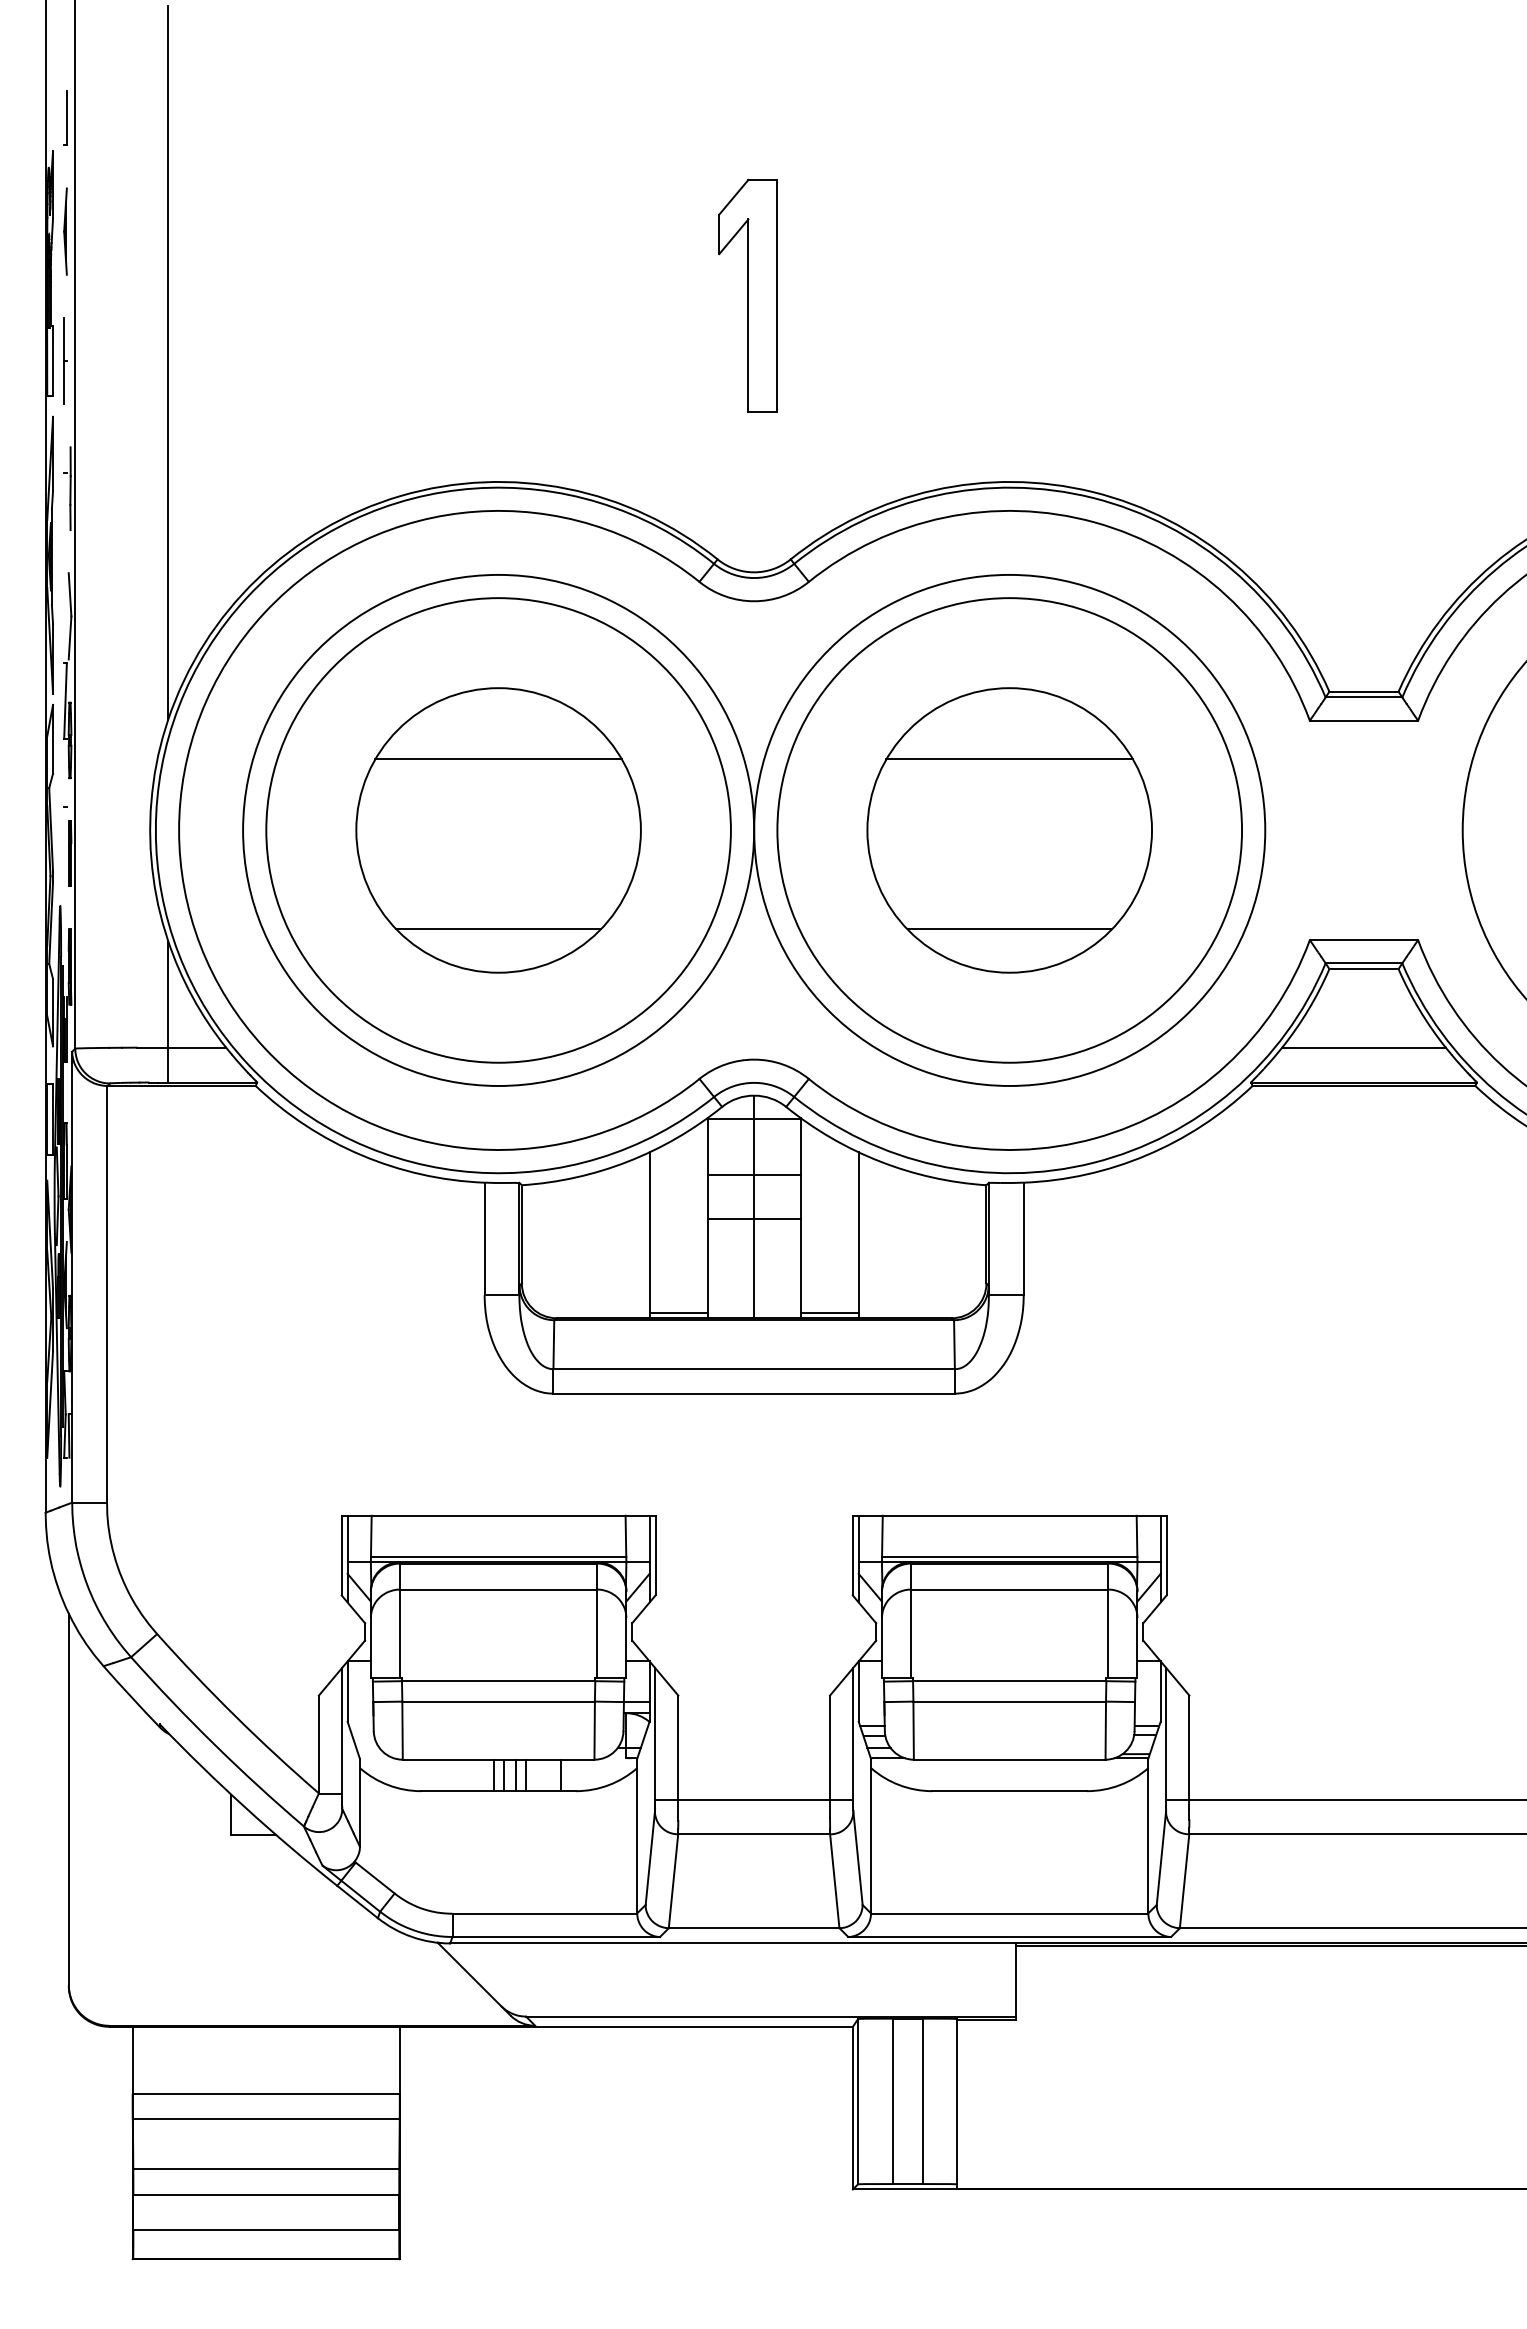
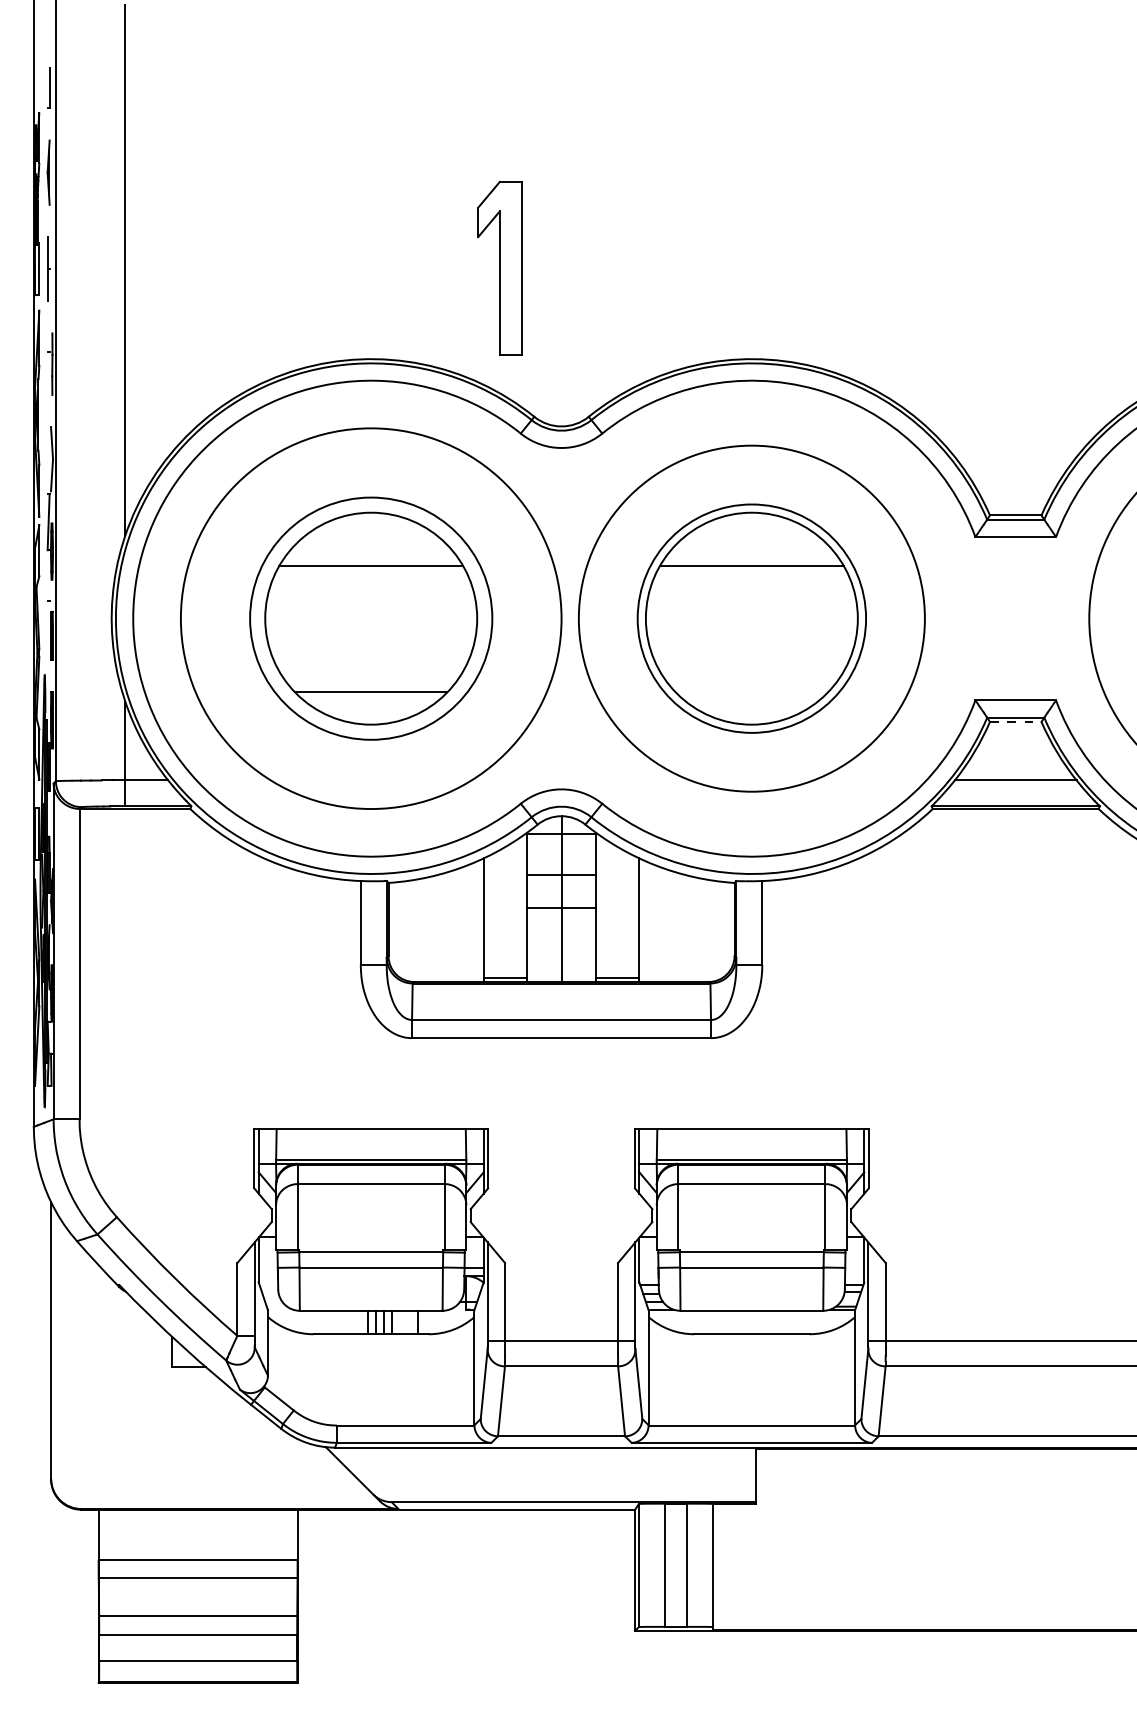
part: (747, 295) -> (499, 267), moved
circle: (1009, 829) -> (751, 617), size x0.6
circle: (498, 830) -> (371, 618), size x0.7
line: (1009, 929) -> (751, 692), removed
line: (1363, 969) -> (1015, 722), solid -> dashed

